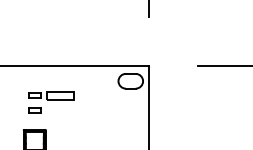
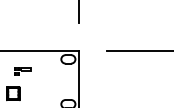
part: (50, 102) -> (22, 71), size x0.6

